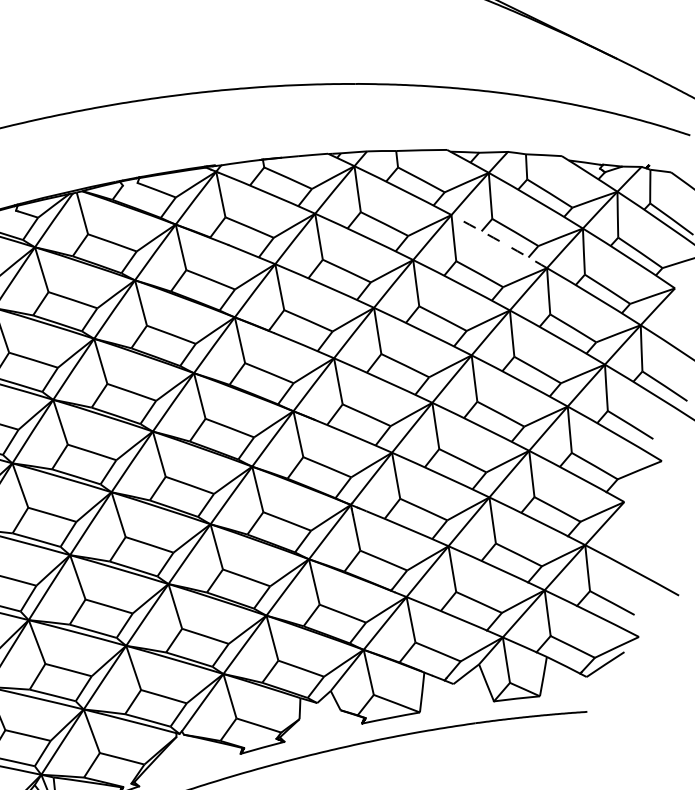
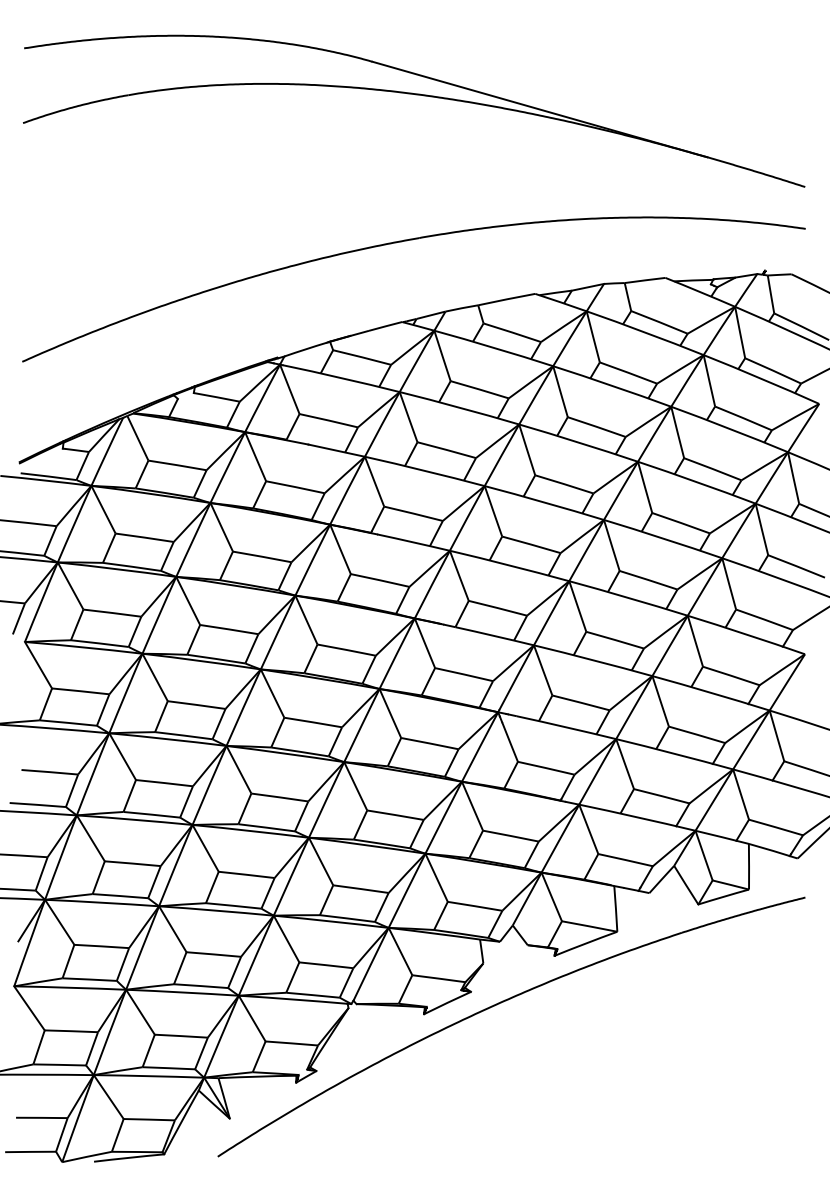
arc: (499, 240) -> (612, 385), dashed -> solid

